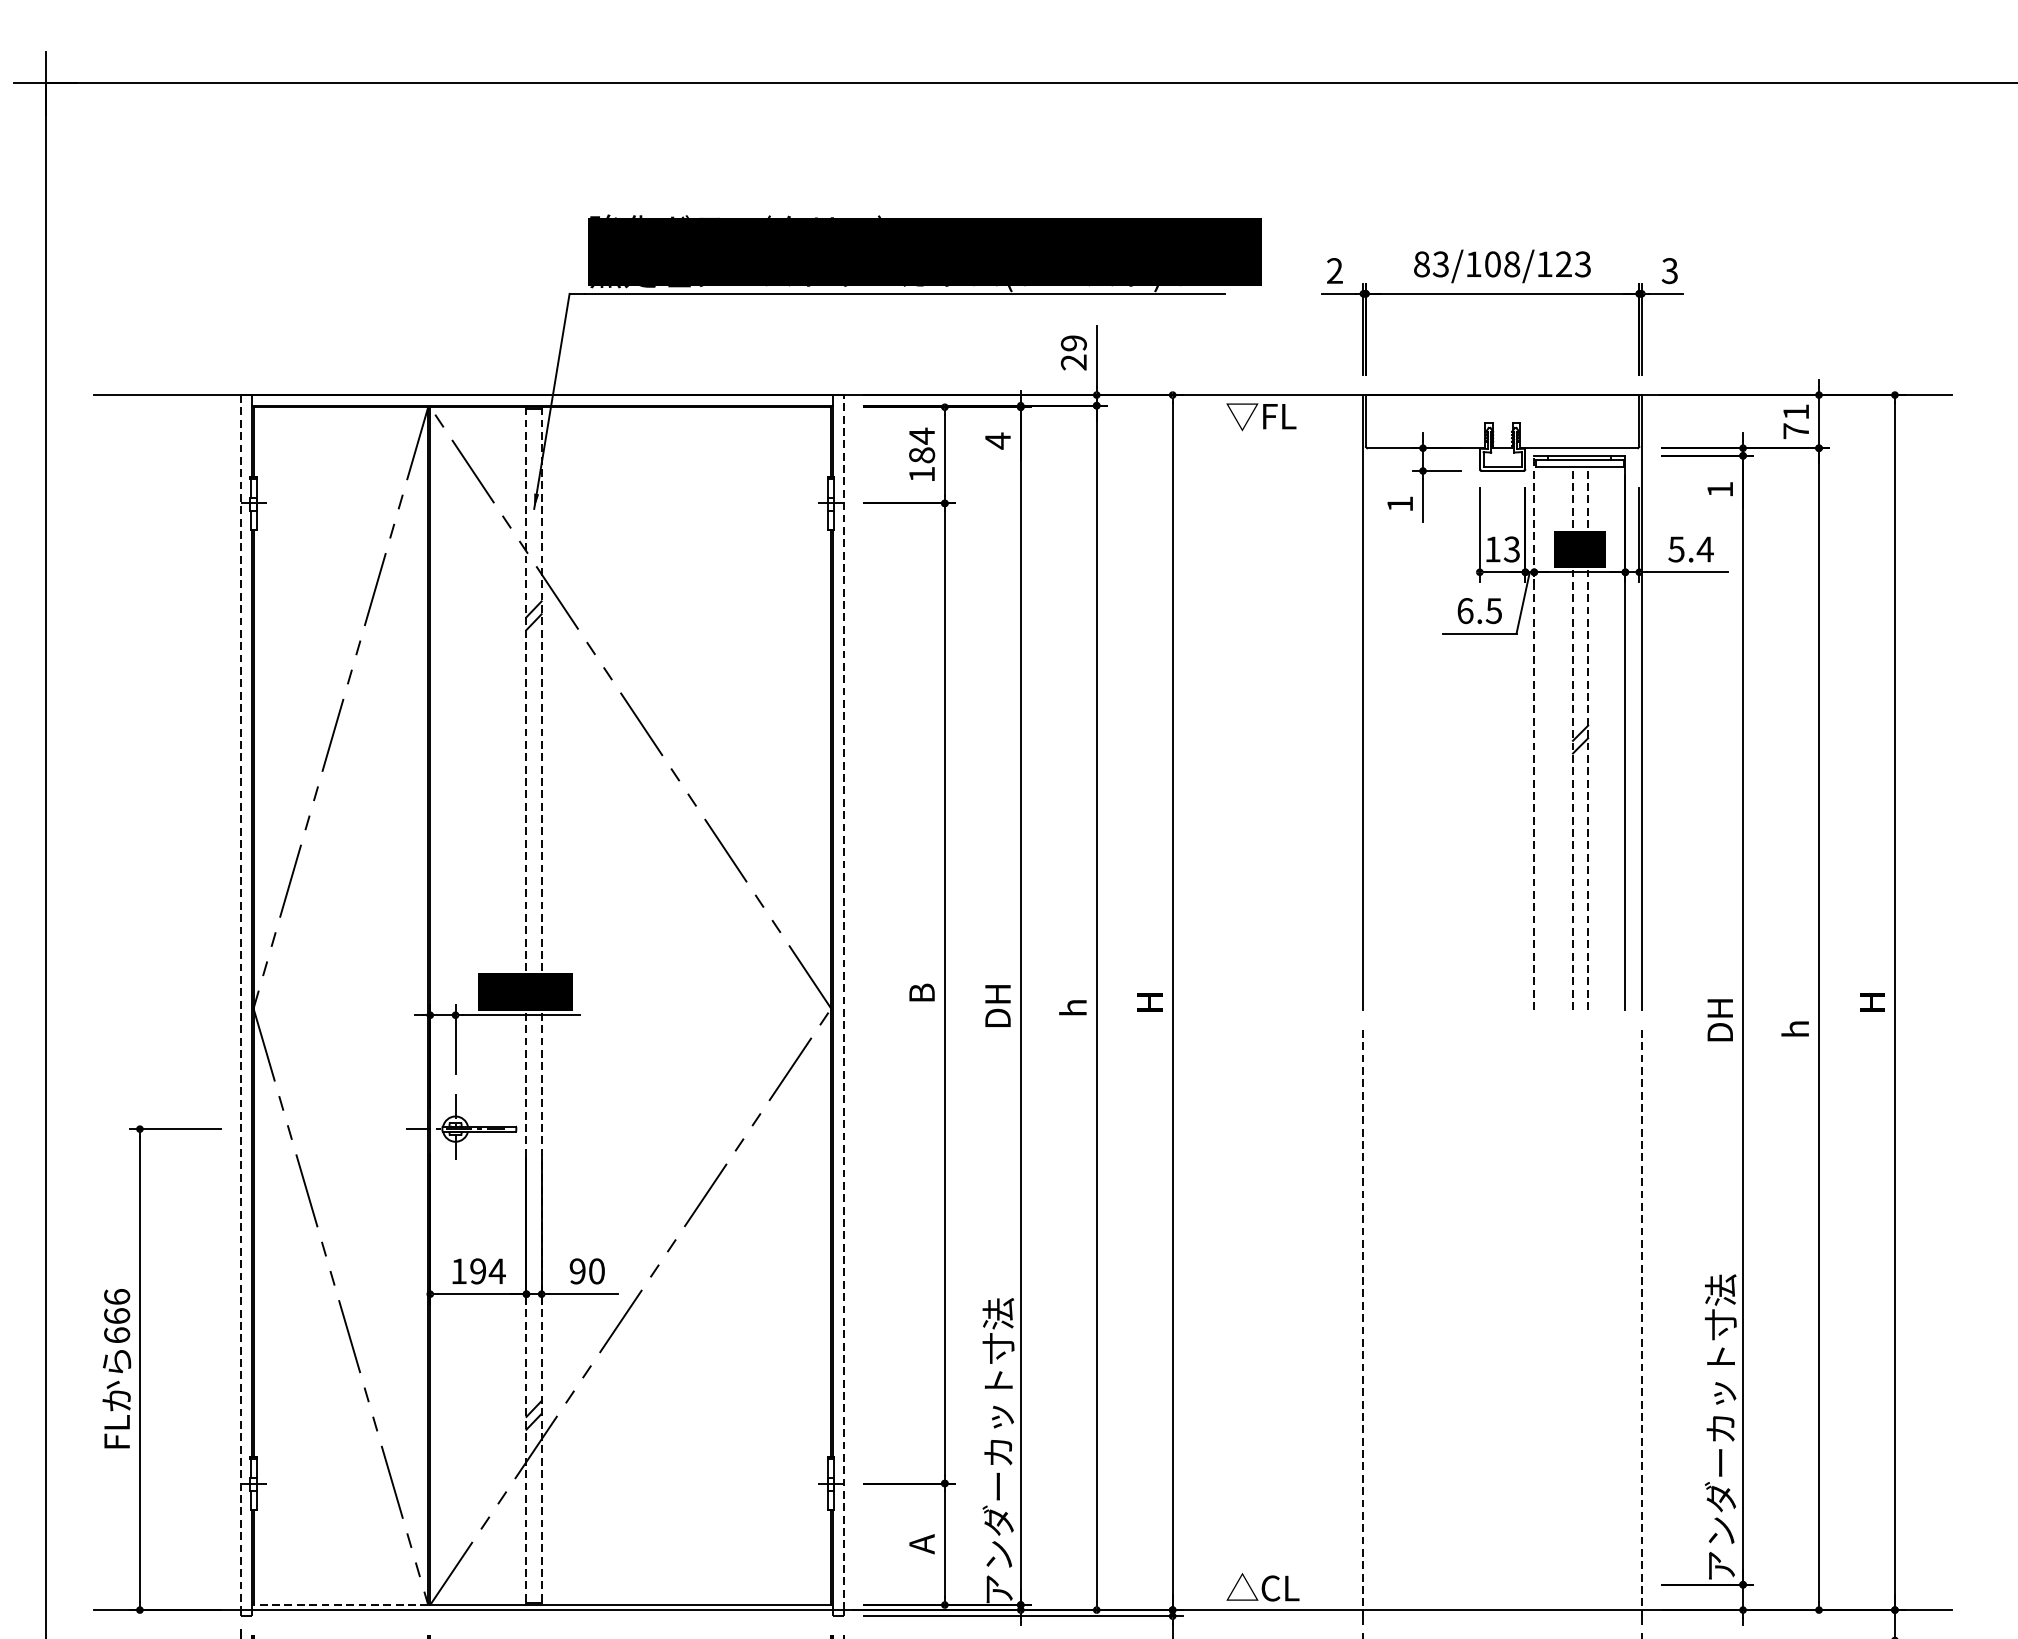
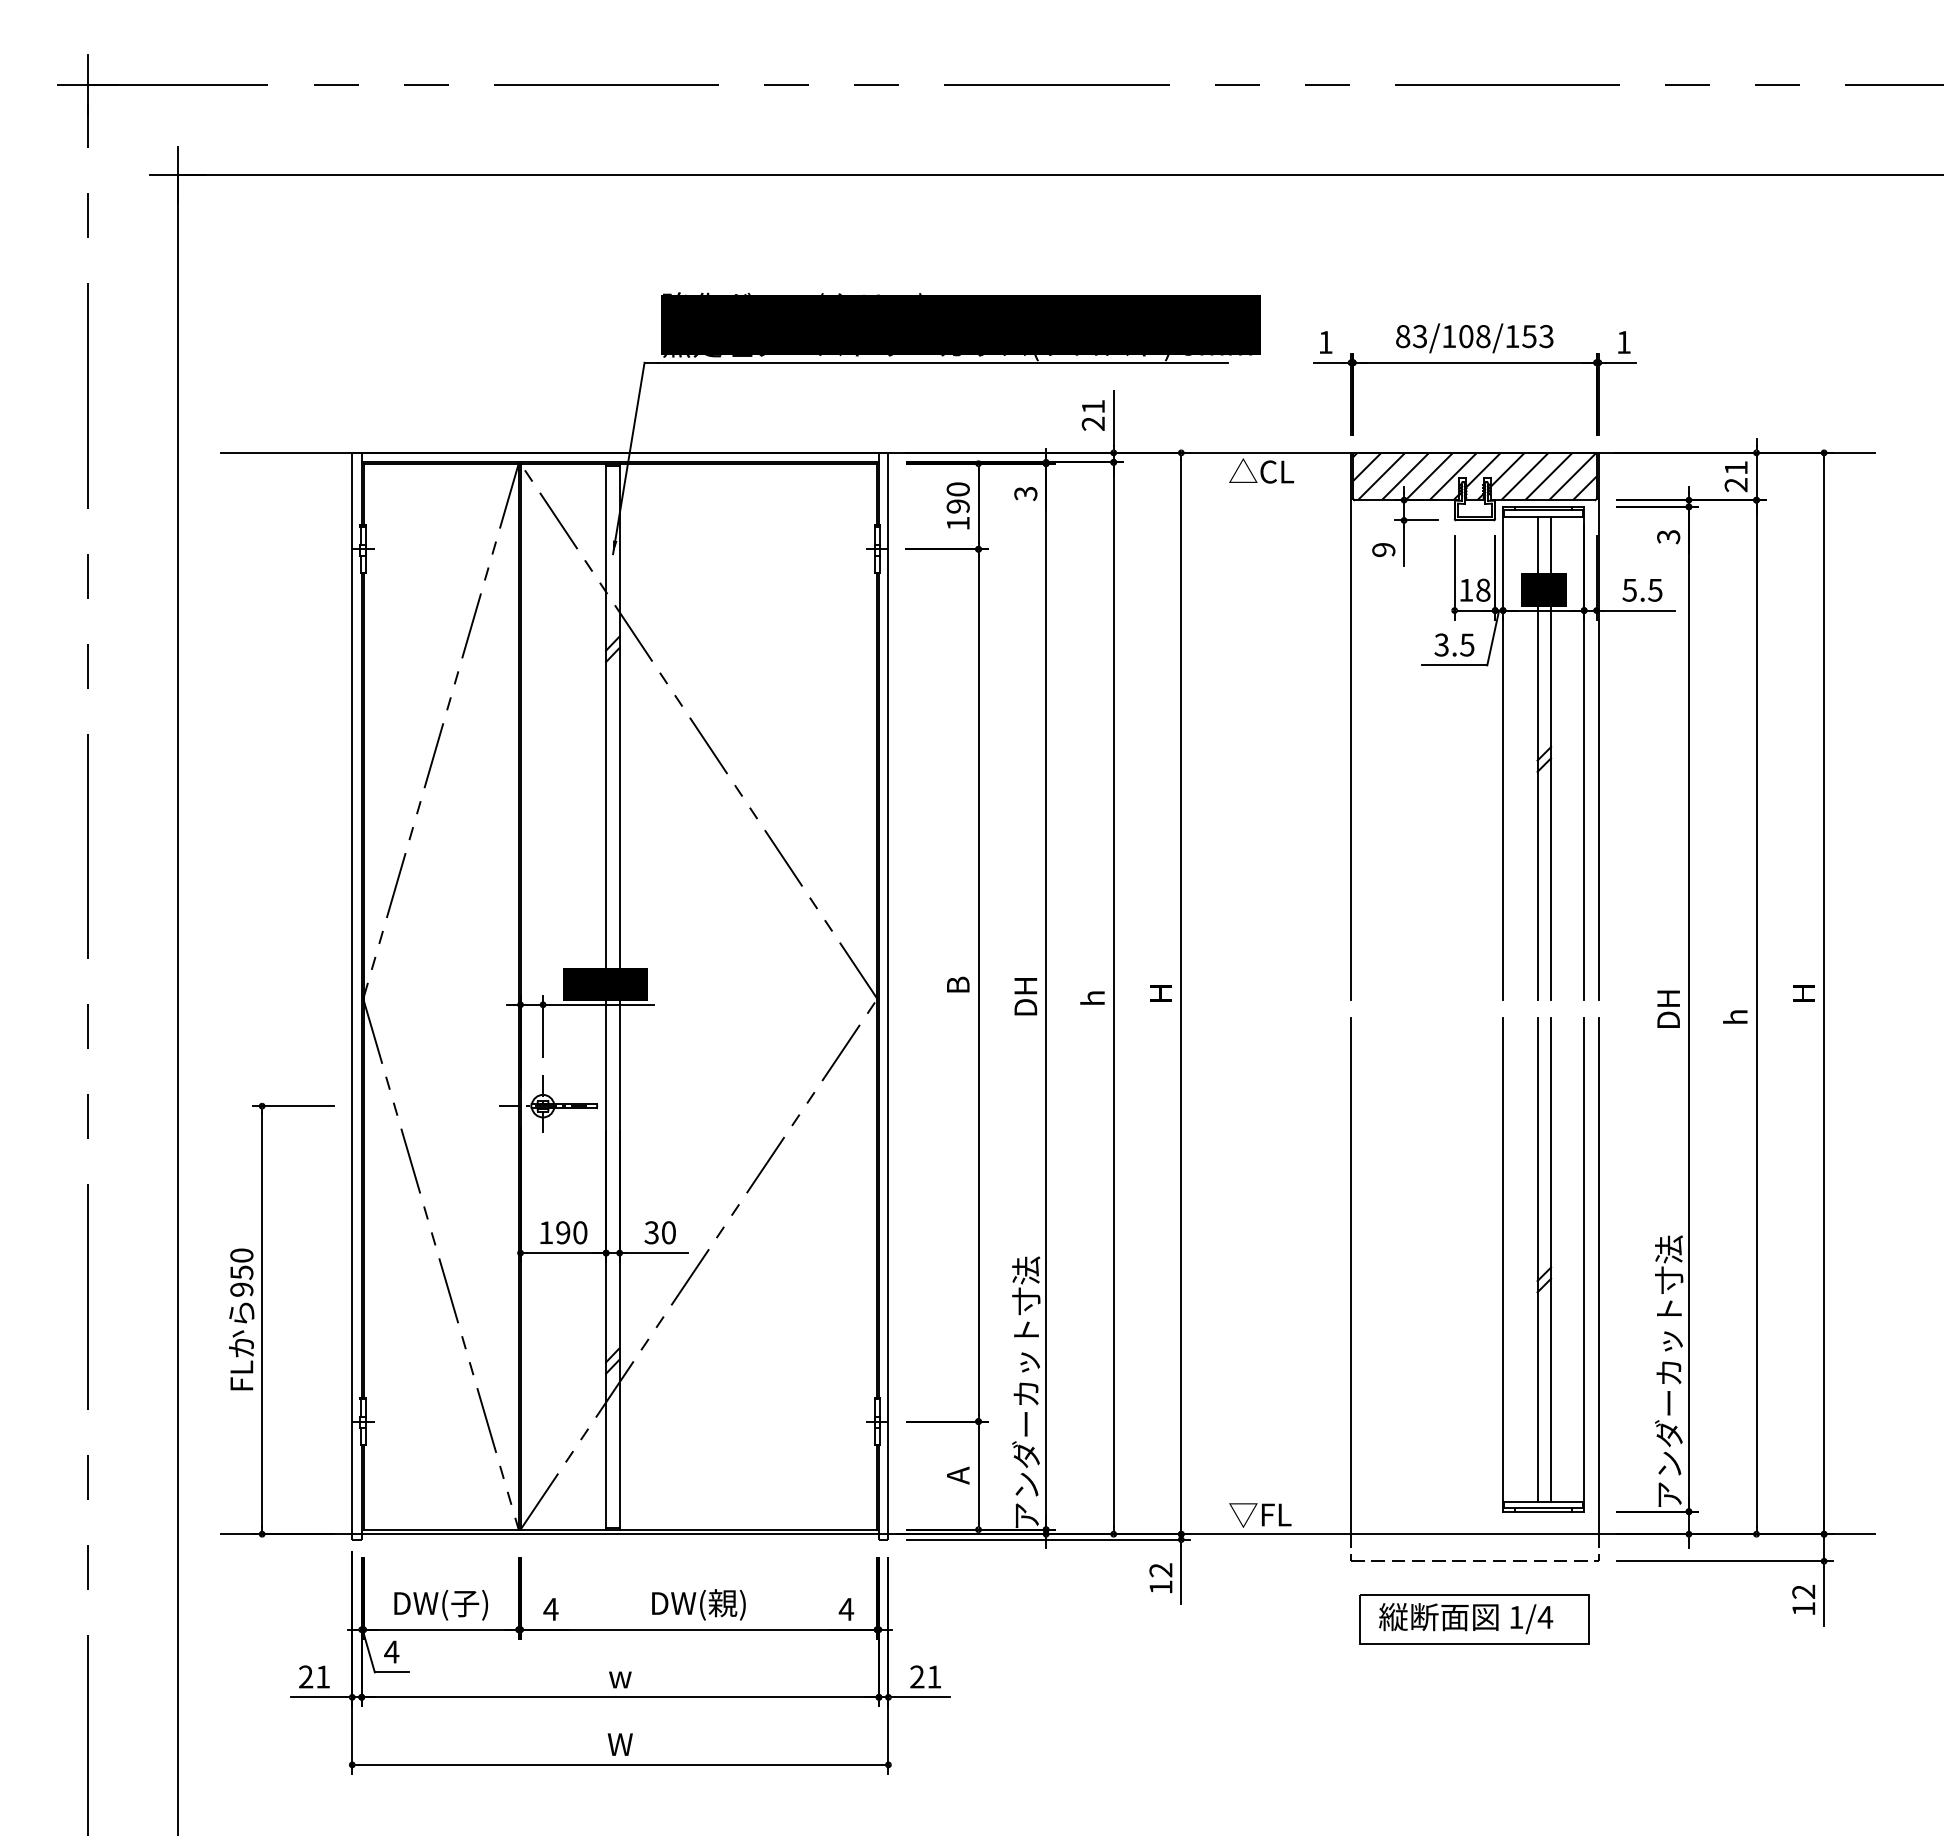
text: (1563, 264) -> (1529, 336), 83/108/123 -> 83/108/153
text: (1334, 269) -> (1325, 341), 2 -> 1
text: (1669, 271) -> (1623, 342), 3 -> 1
text: (1072, 342) -> (1092, 406), 29 -> 21
text: (1262, 416) -> (1261, 471), ▽FL -> △CL
hatch: (1502, 421) -> (1474, 476), added
text: (1795, 431) -> (1735, 485), 71 -> 21
text: (997, 440) -> (1025, 493), 4 -> 3
text: (921, 445) -> (957, 497), 184 -> 190
text: (1720, 490) -> (1668, 537), 1 -> 3
text: (1399, 504) -> (1383, 550), 1 -> 9
text: (1512, 548) -> (1483, 589), 13 -> 18
text: (1705, 549) -> (1655, 590), 5.4 -> 5.5
text: (1465, 610) -> (1441, 644), 6.5 -> 3.5
line: (1534, 732) -> (1503, 753), dashed -> solid
line: (1572, 738) -> (1537, 758), dashed -> solid
line: (1588, 738) -> (1551, 758), dashed -> solid
line: (241, 1002) -> (352, 993), dashed -> solid
line: (843, 1002) -> (888, 993), dashed -> solid
line: (526, 1007) -> (606, 997), dashed -> solid
line: (541, 1007) -> (619, 997), dashed -> solid
text: (496, 1271) -> (579, 1232), 194 -> 190
text: (577, 1271) -> (651, 1232), 90 -> 30
part: (1579, 1307) -> (1543, 1264), added
text: (116, 1316) -> (241, 1272), 666 -> 950
line: (1363, 1320) -> (1351, 1276), dashed -> solid
line: (1641, 1320) -> (1598, 1276), dashed -> solid
text: (1262, 1587) -> (1261, 1514), △CL -> ▽FL
line: (341, 1604) -> (441, 1529), dashed -> solid

